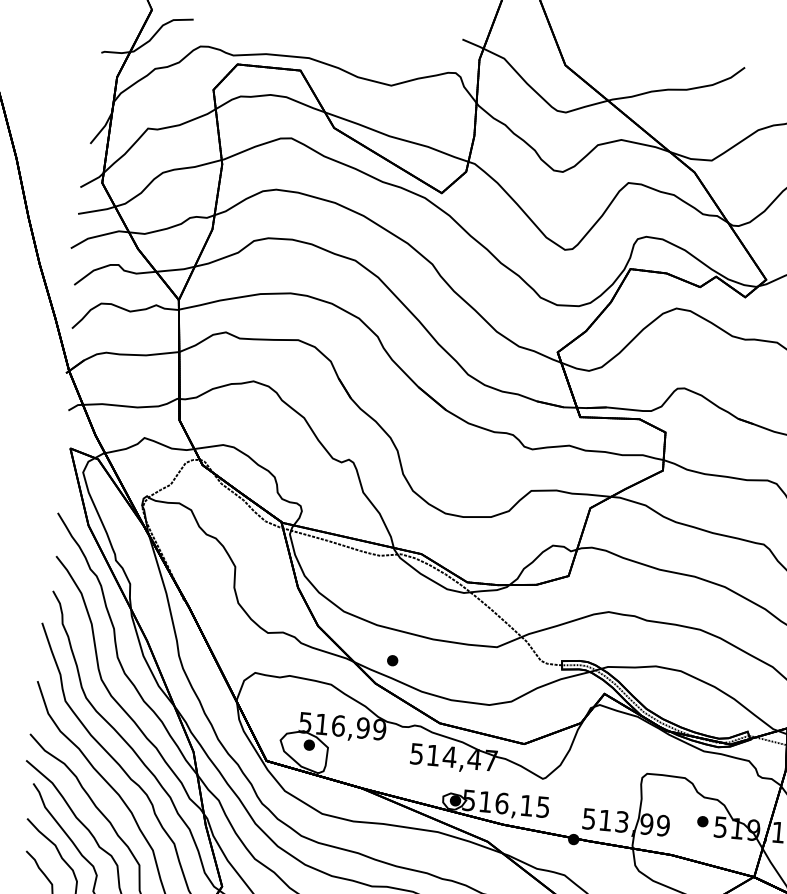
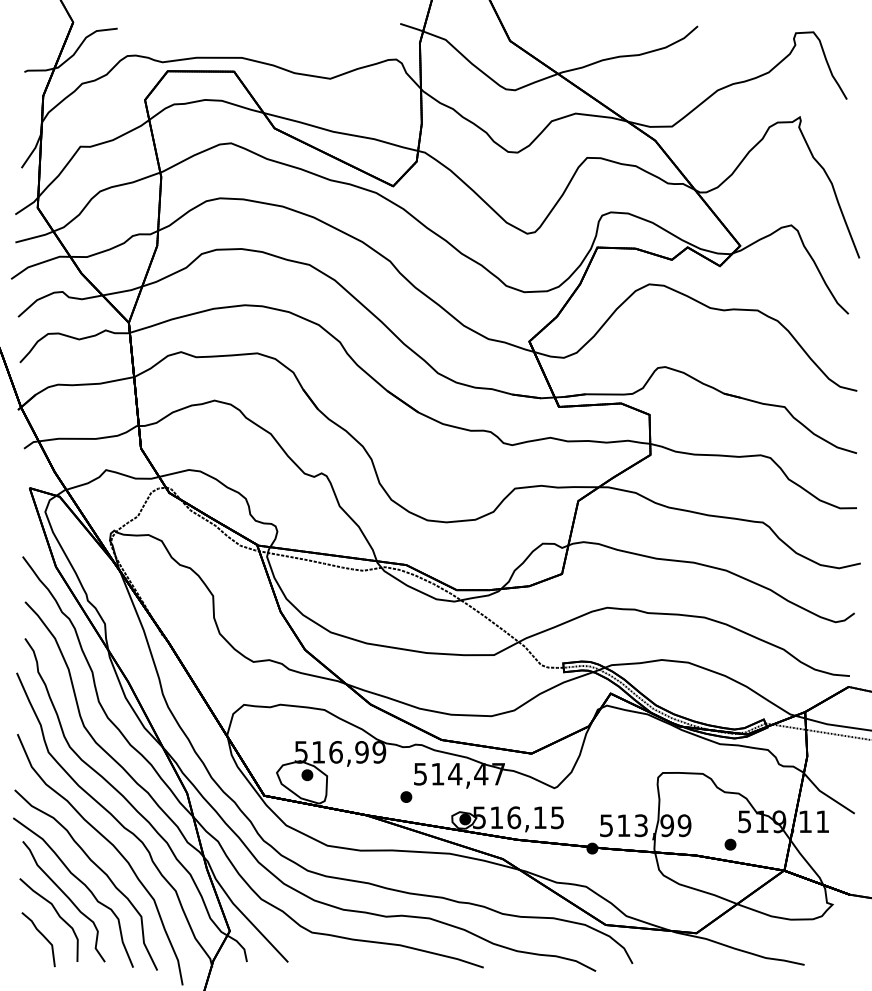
part: (392, 660) -> (406, 796), moved
part: (702, 821) -> (730, 844), moved

